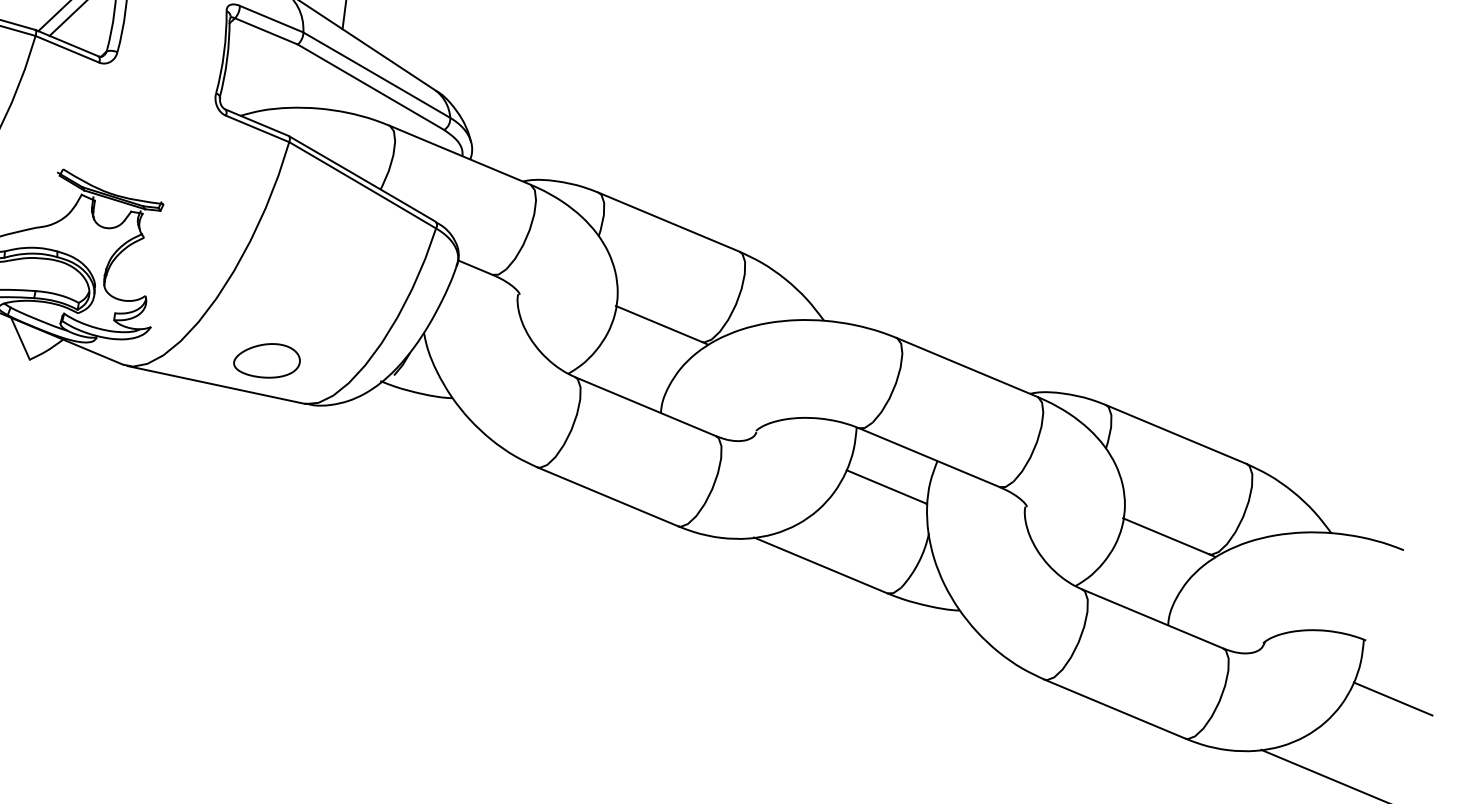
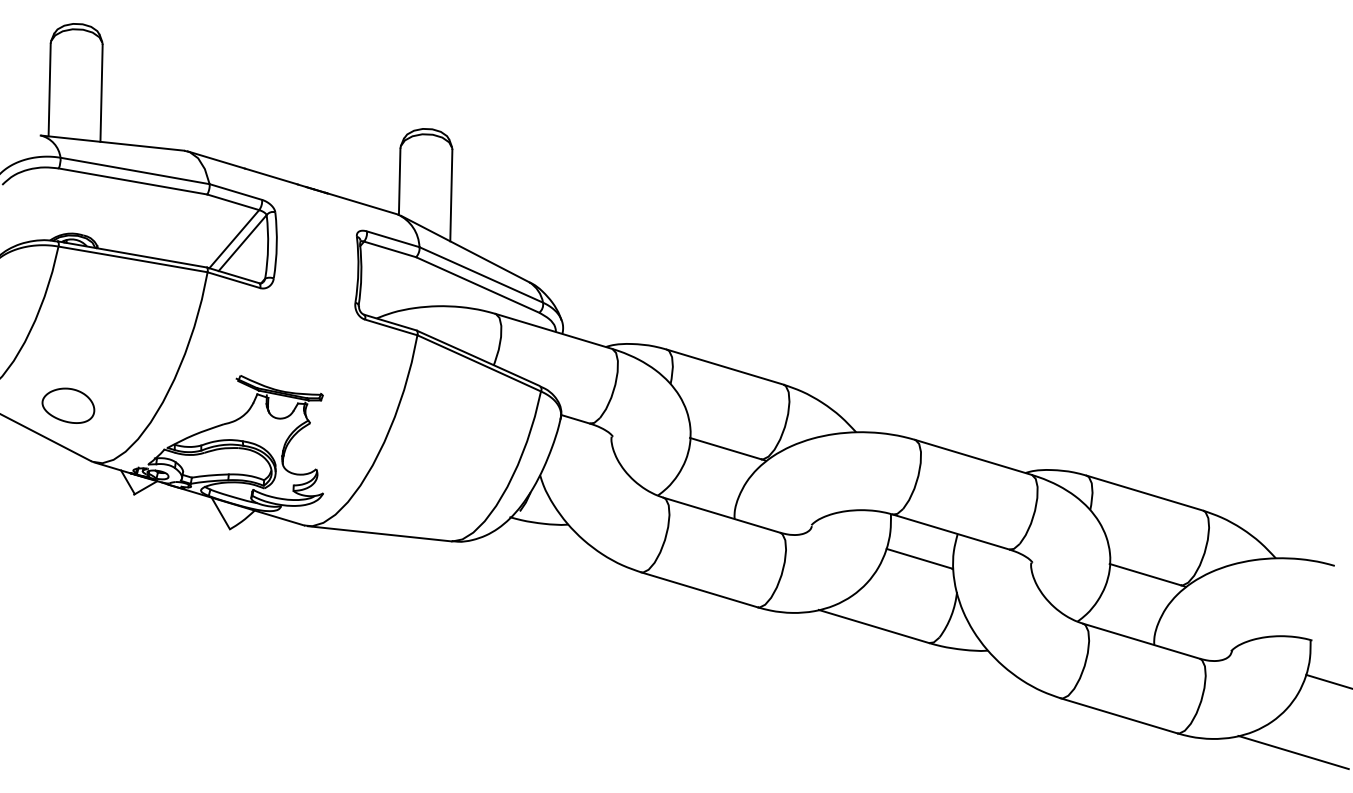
part: (267, 359) -> (418, 509), removed

